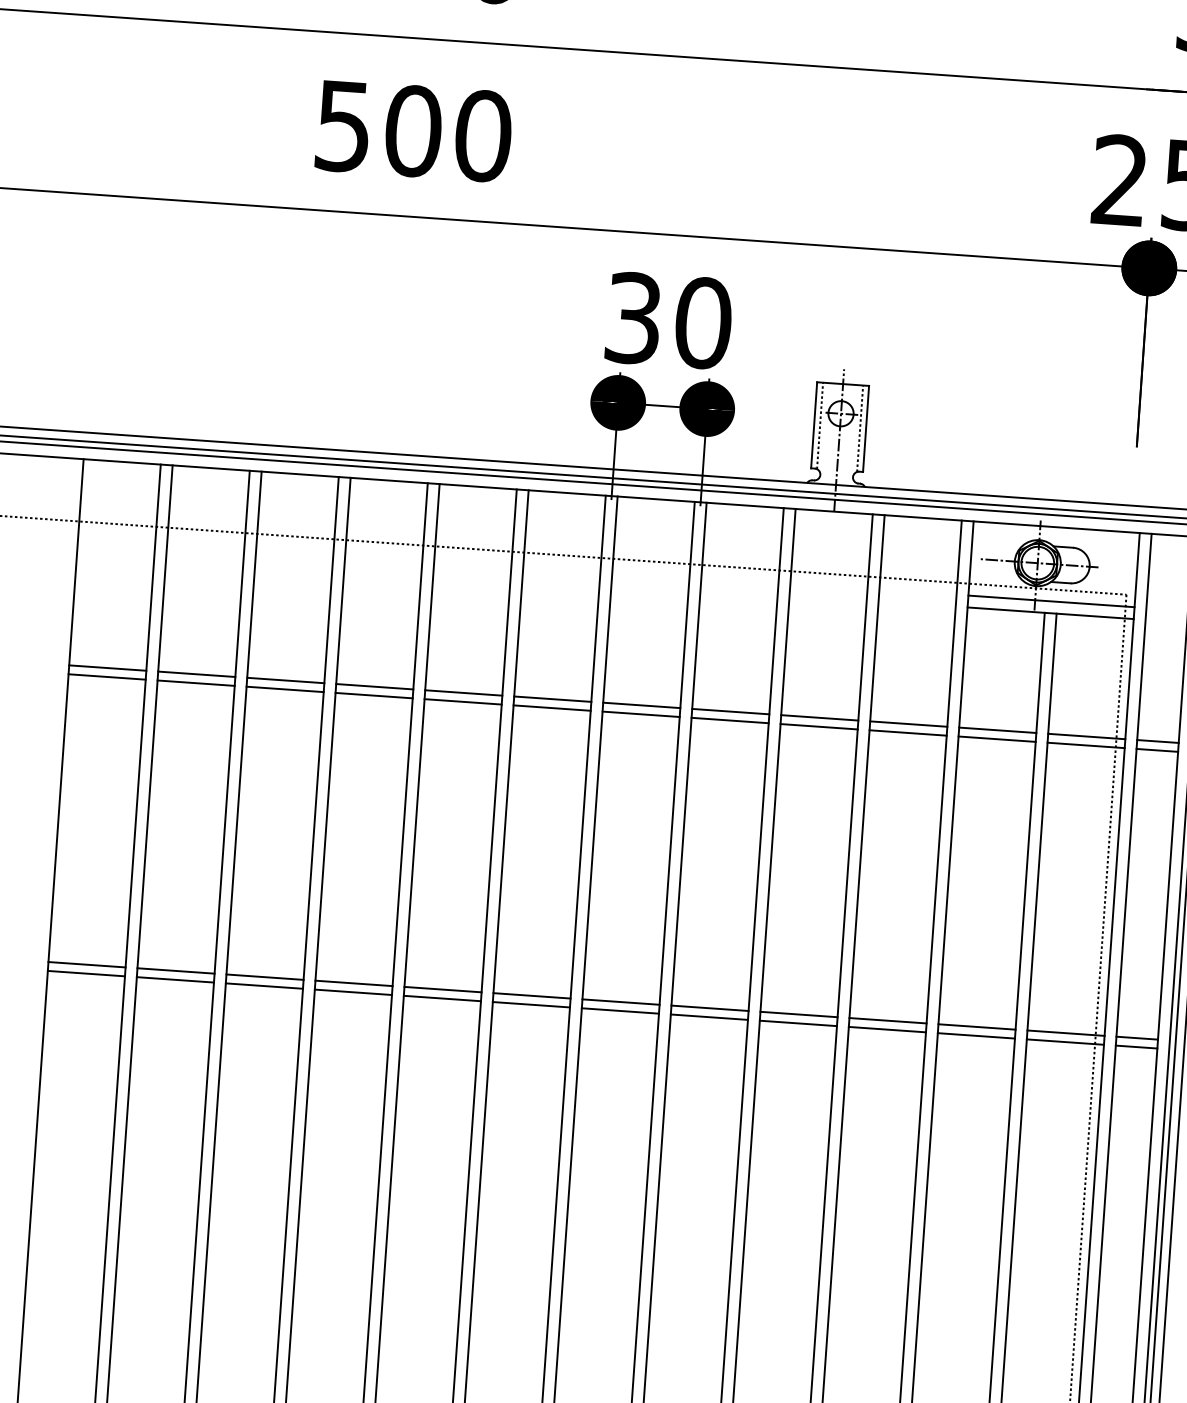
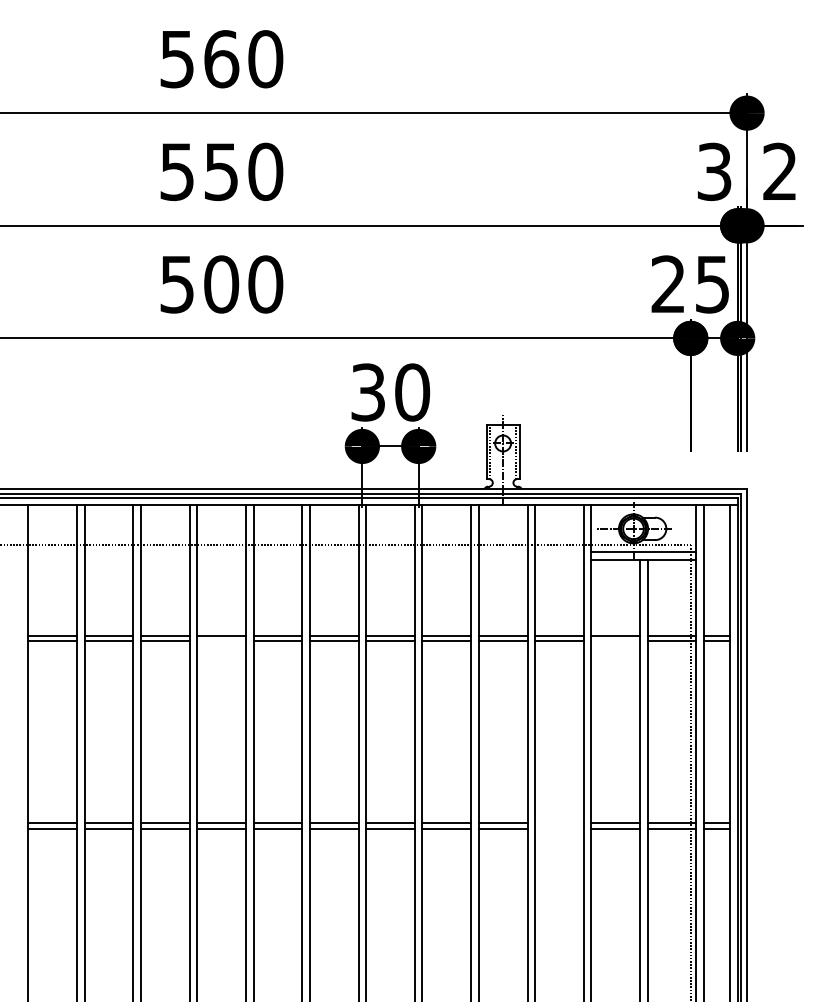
line: (373, 695) -> (221, 641), removed
line: (996, 739) -> (615, 641), removed
line: (888, 1020) -> (559, 823), removed
line: (887, 1030) -> (559, 829), removed

